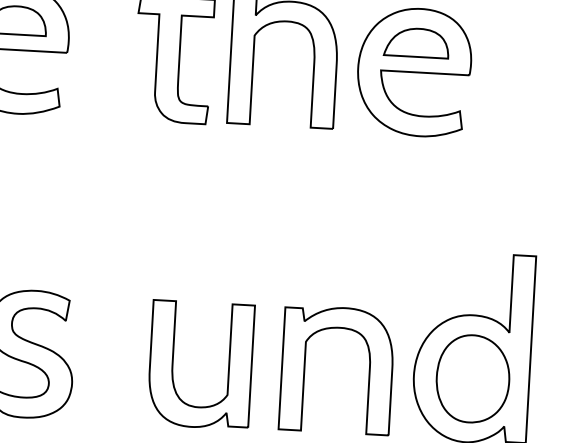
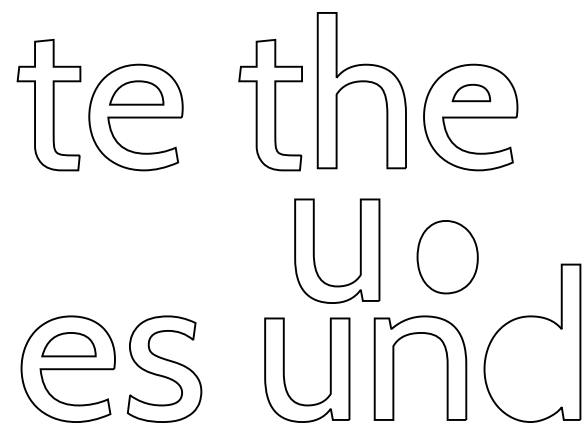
part: (416, 42) -> (471, 92), size x0.7
part: (271, 224) -> (359, 250), added
part: (472, 379) -> (447, 257), moved

